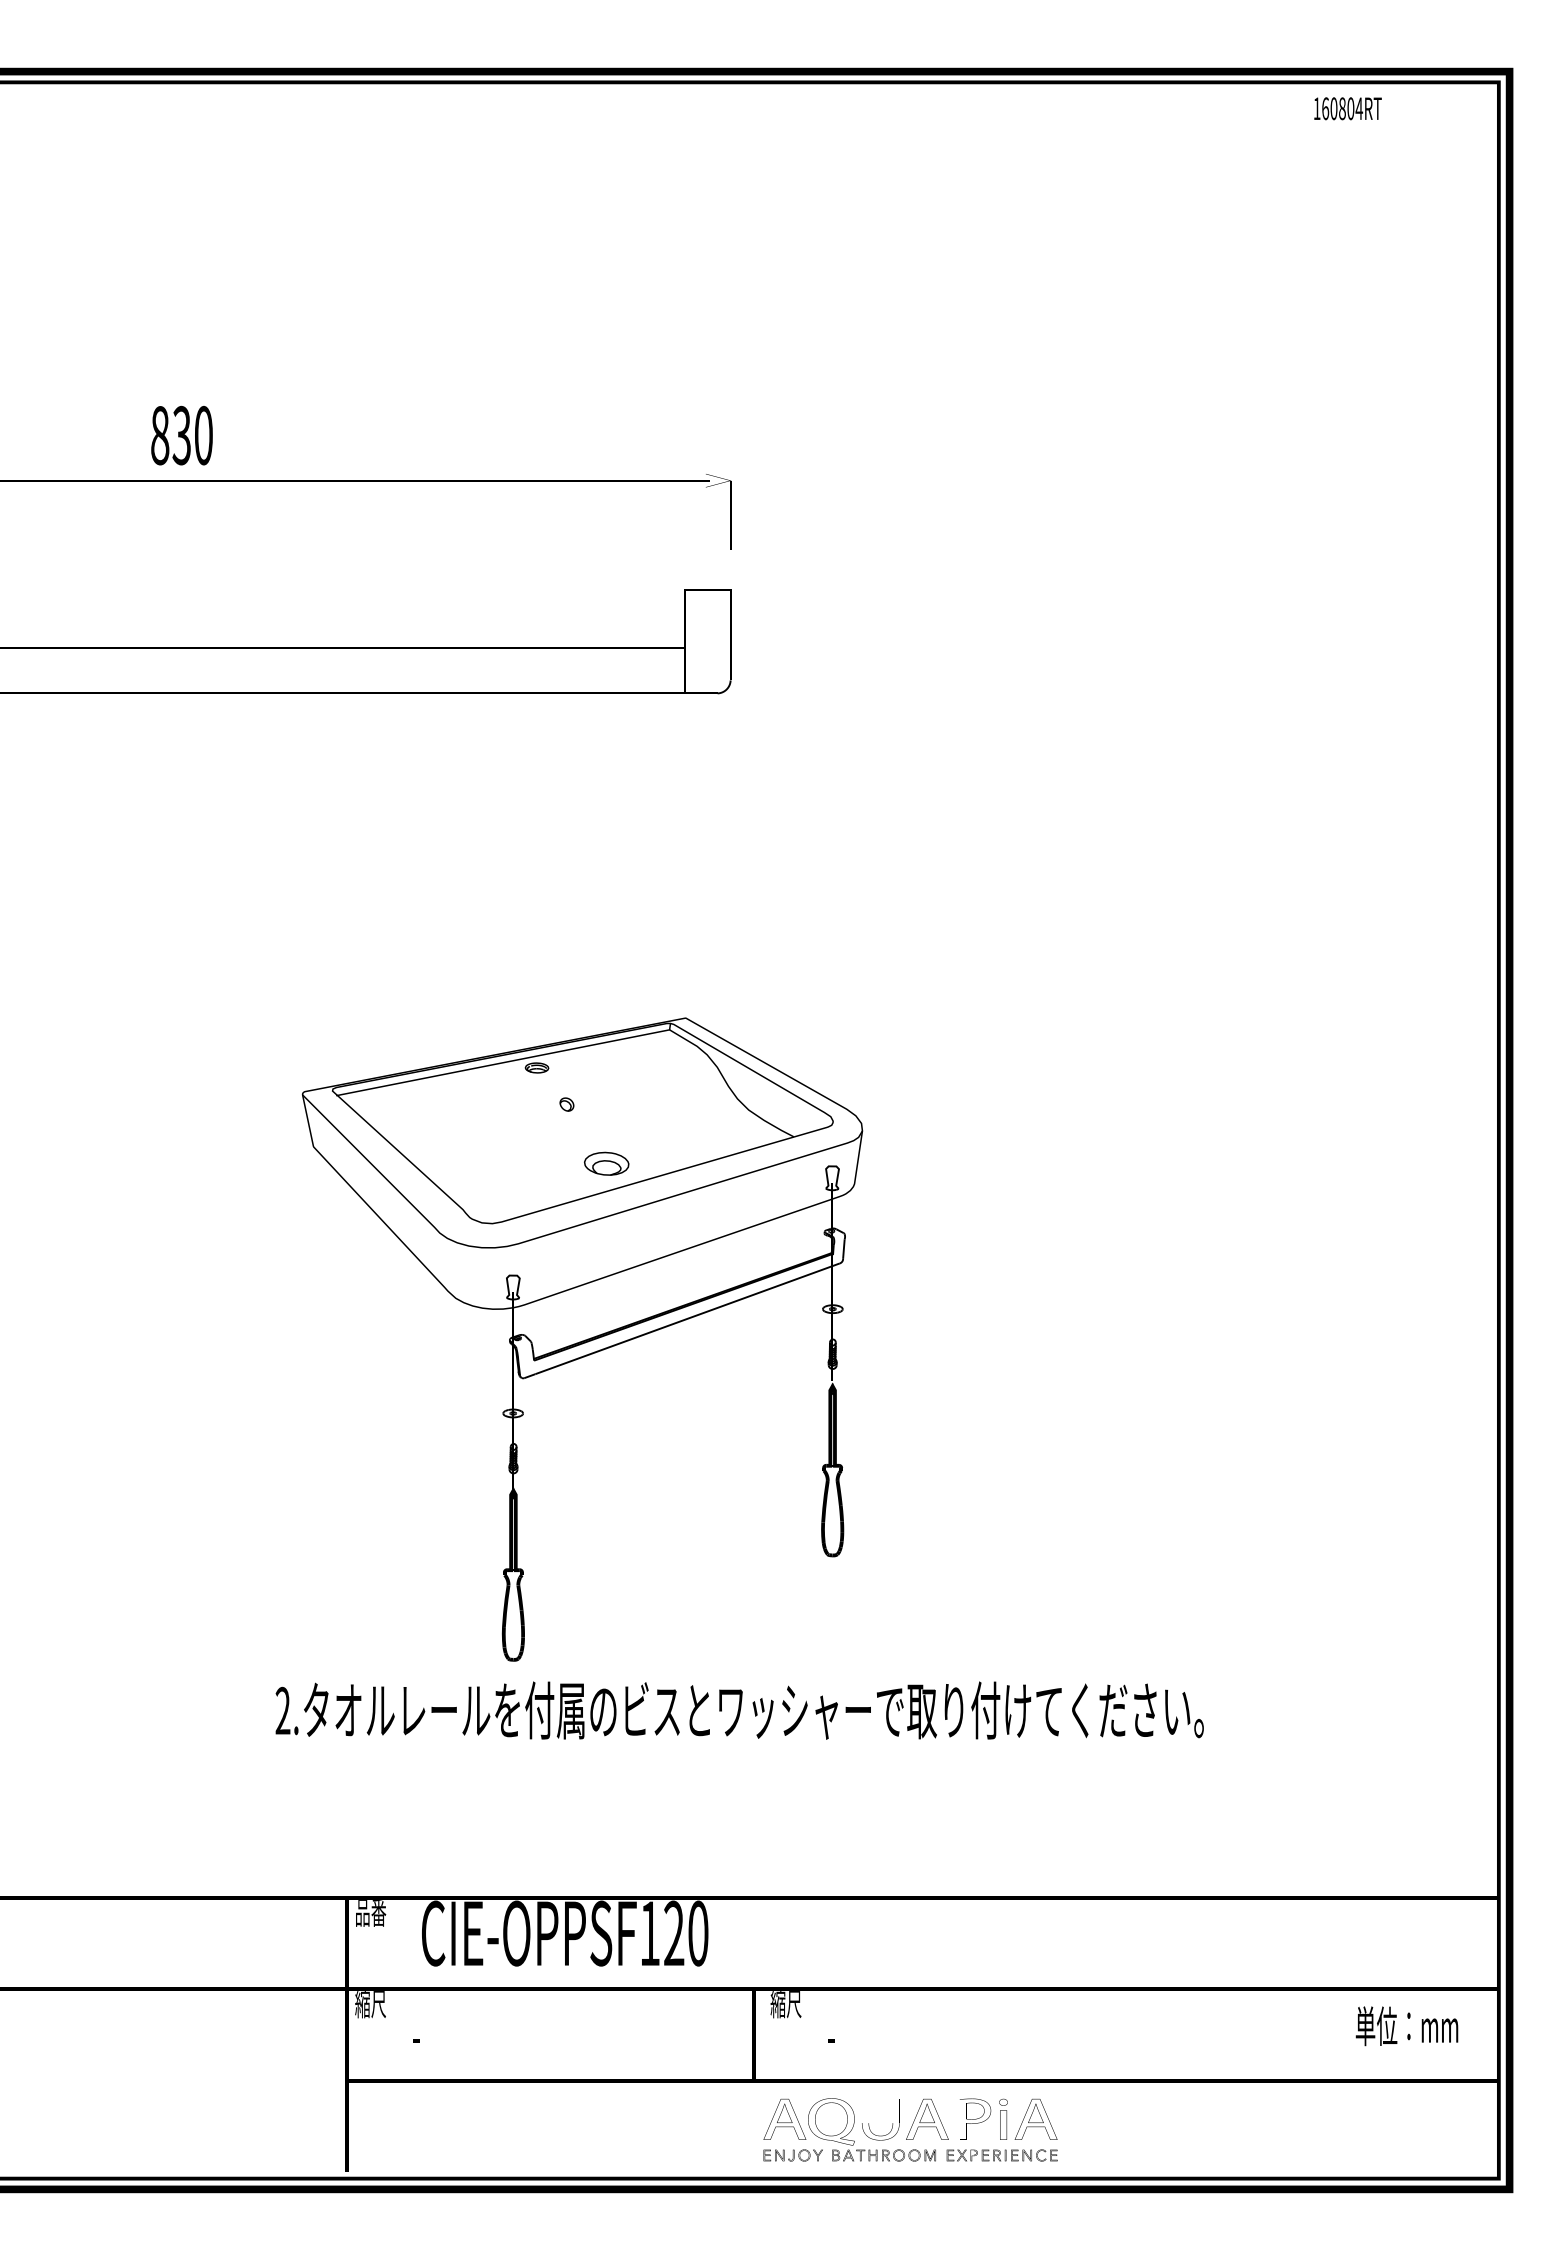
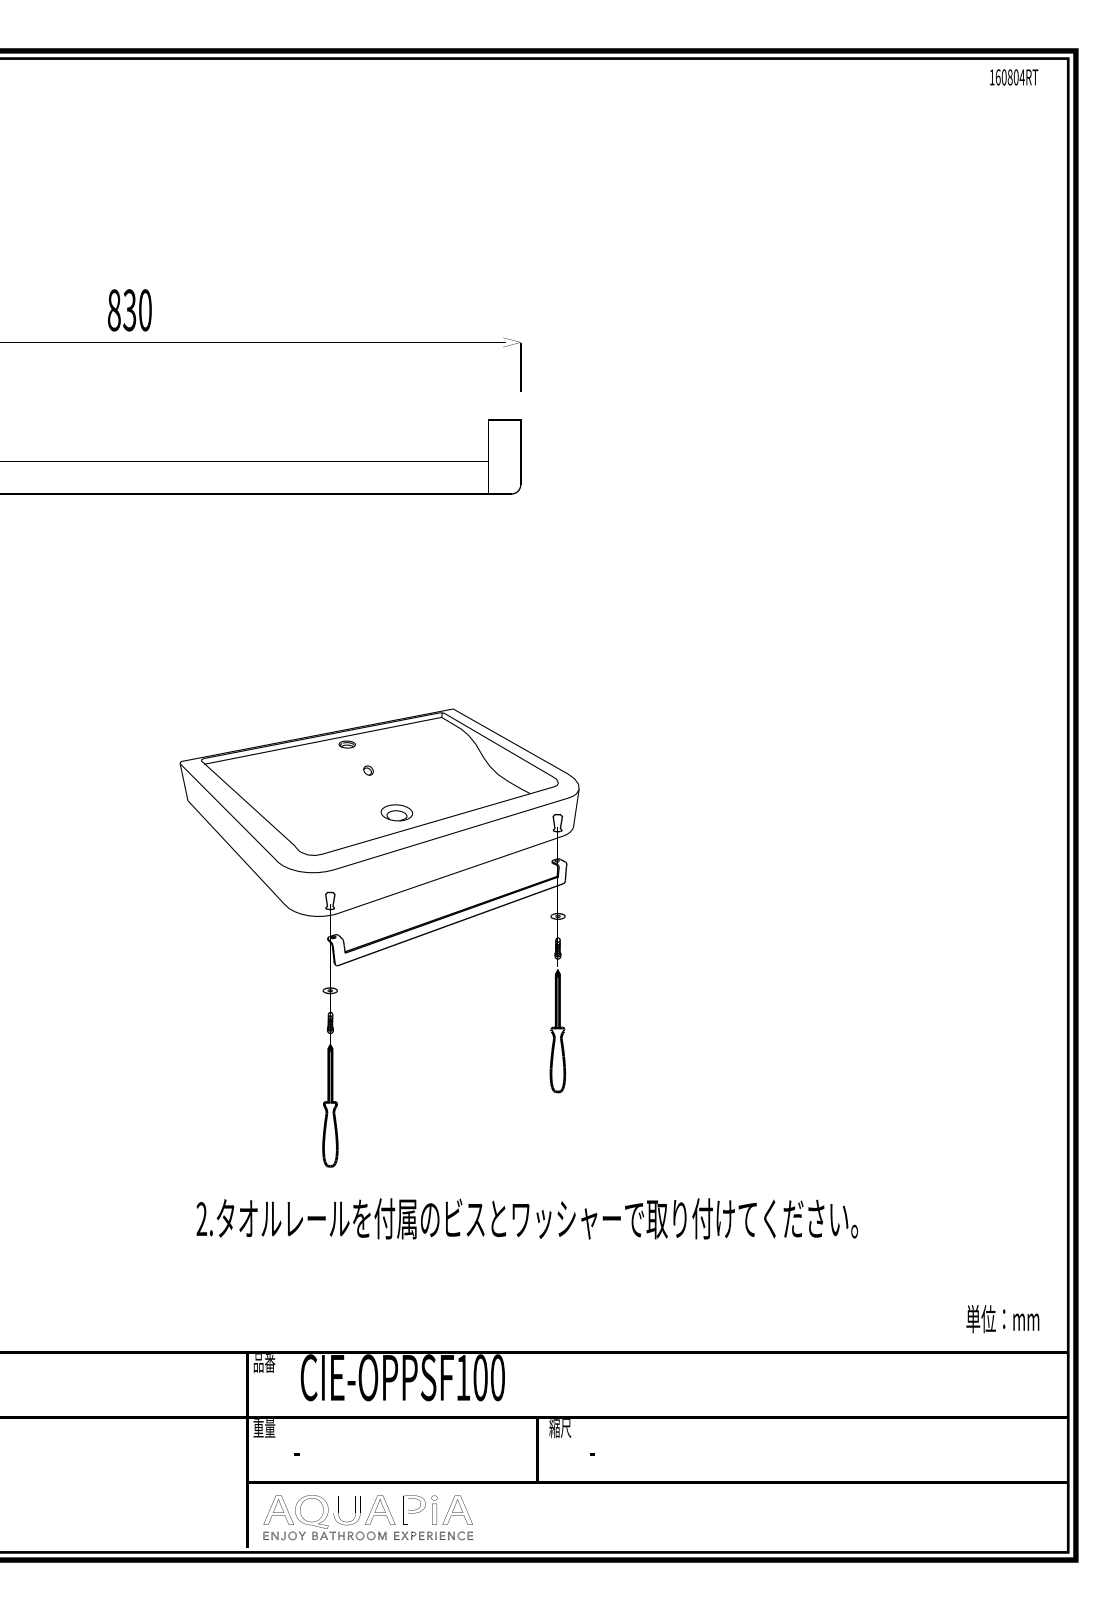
text: (1347, 108) -> (1013, 77), moved
part: (582, 1339) -> (379, 938), moved
text: (674, 1933) -> (480, 1377), CIE-OPPSF120 -> CIE-OPPSF100
text: (370, 2004) -> (264, 1428), 縮尺 -> 重量
text: (1406, 2026) -> (1002, 1319), moved
part: (910, 2129) -> (368, 1517), moved

